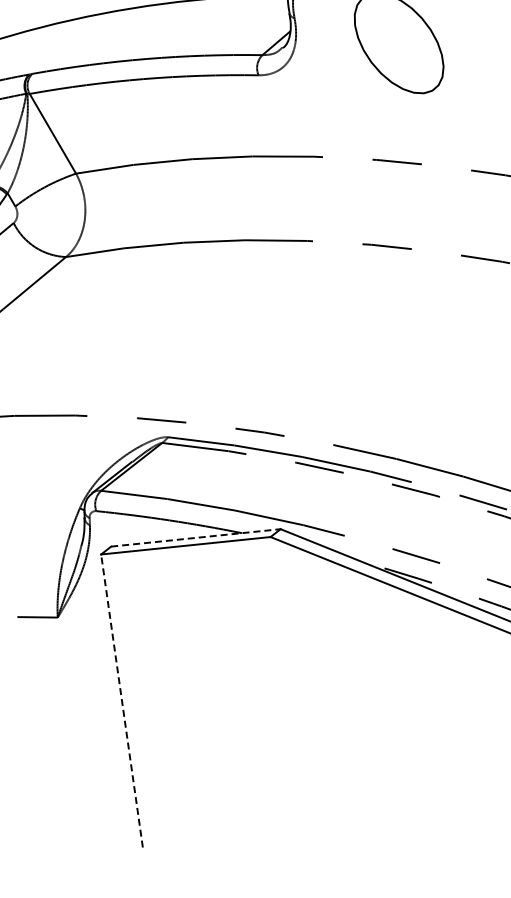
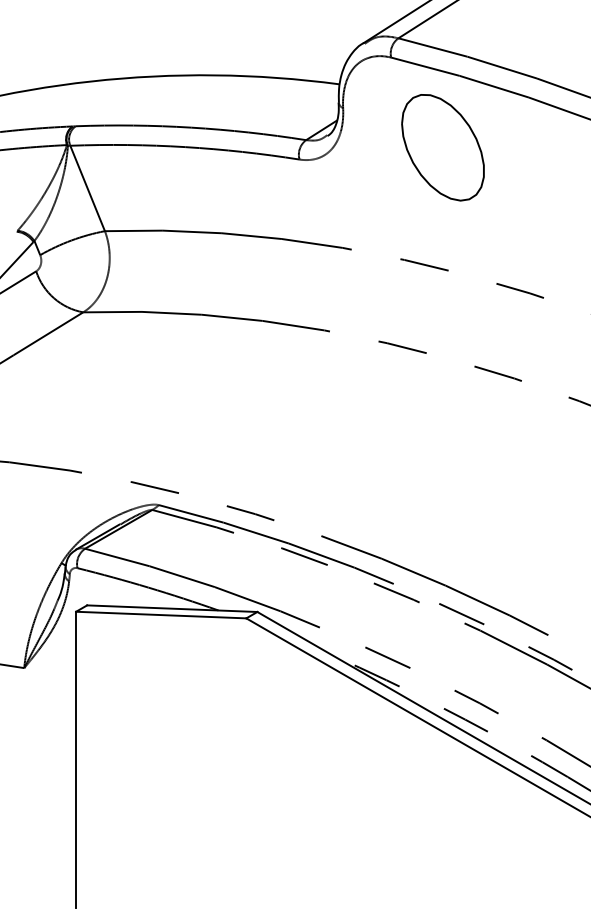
line: (196, 537) -> (172, 608), dashed -> solid
line: (122, 700) -> (76, 759), dashed -> solid

